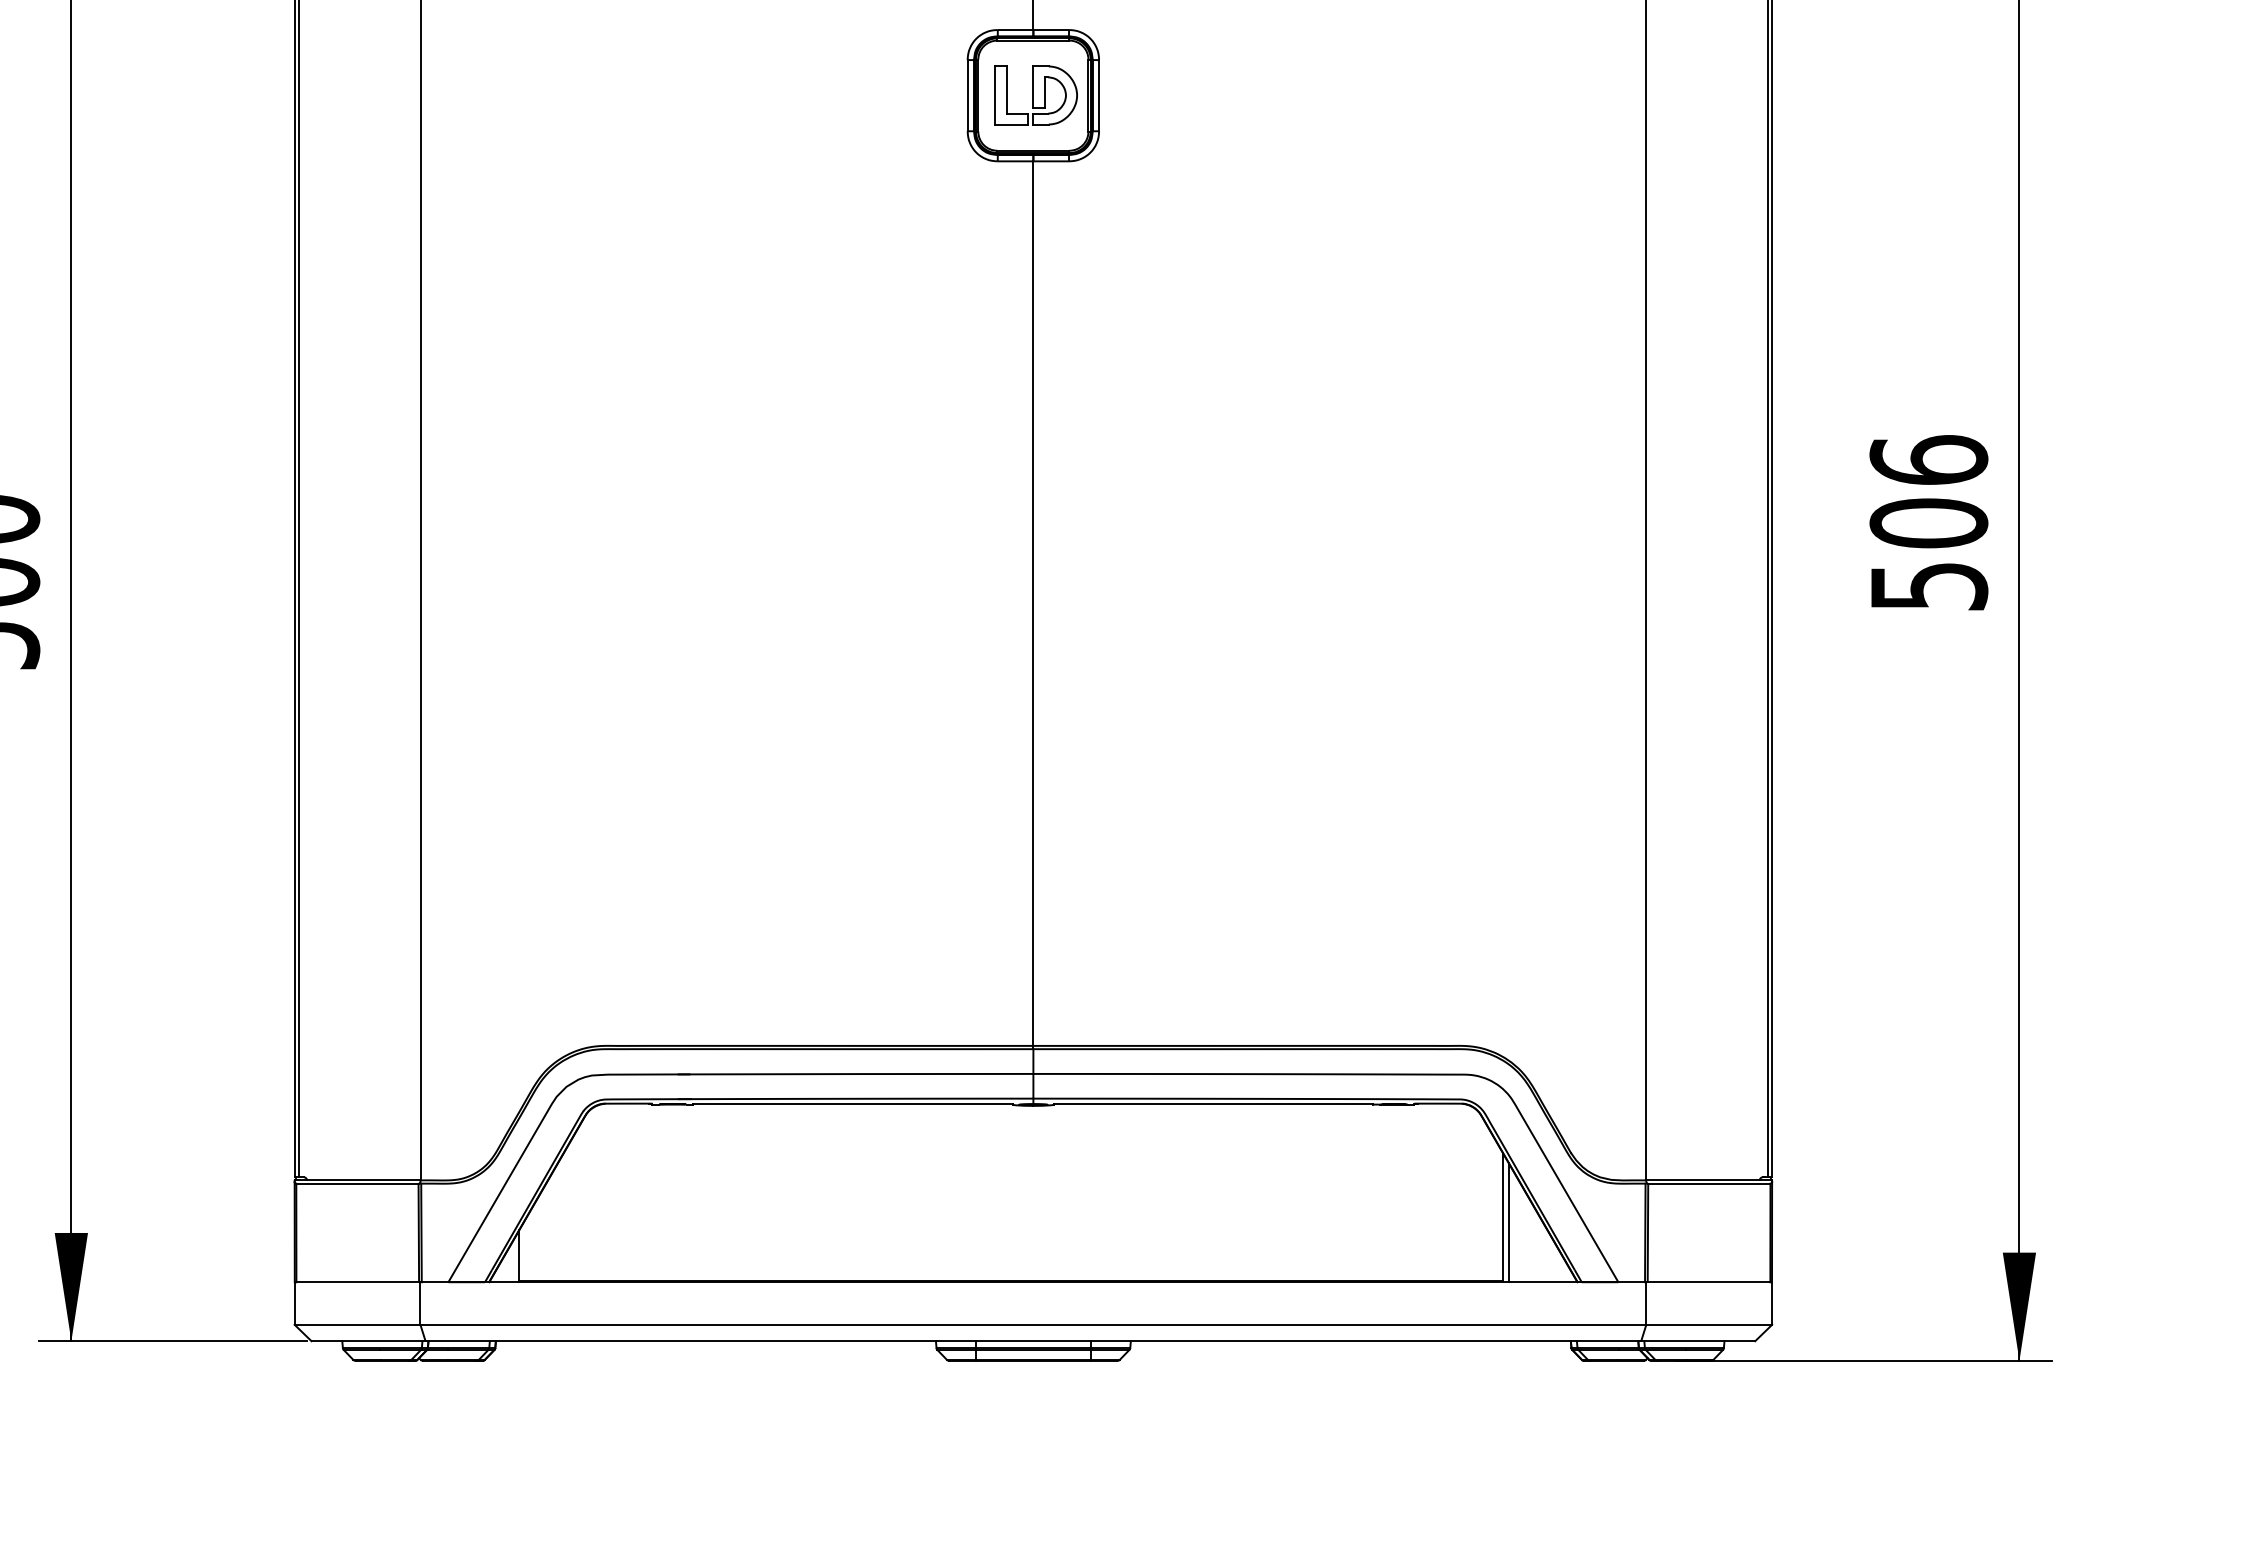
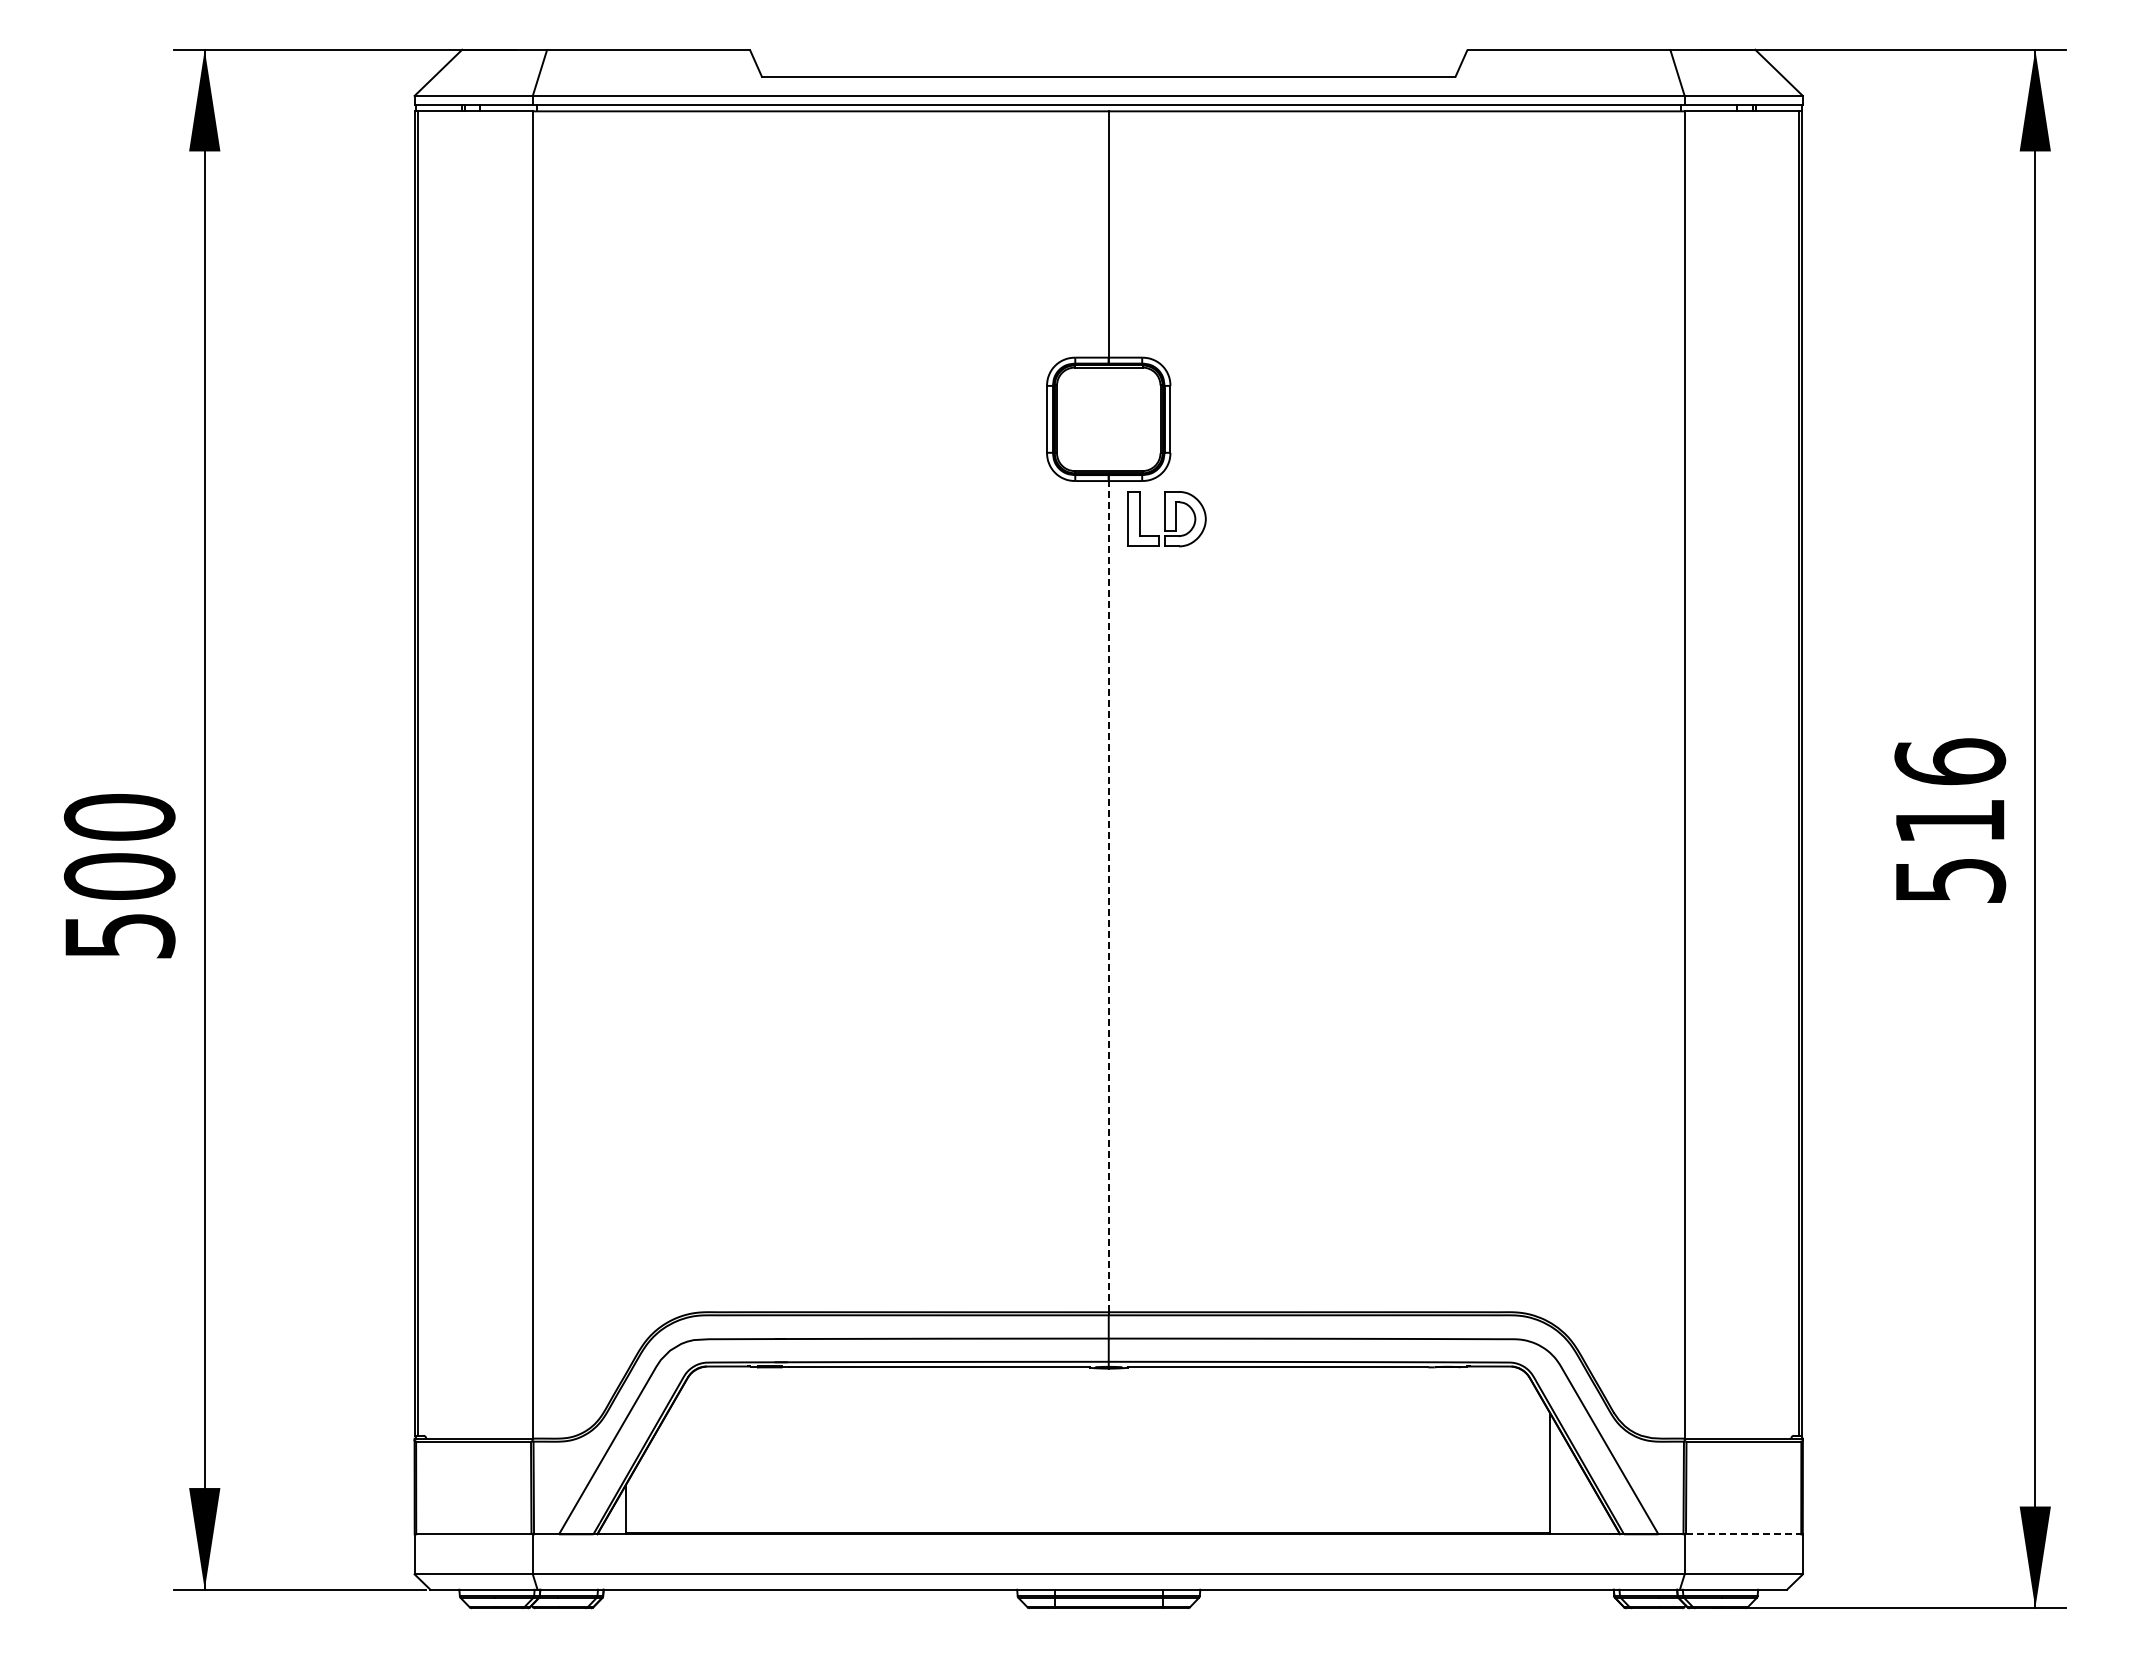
part: (1035, 95) -> (1166, 519), moved
text: (1929, 522) -> (1950, 820), 506 -> 516
line: (1033, 603) -> (1108, 896), solid -> dashed
line: (1508, 1222) -> (1555, 1478), removed
line: (1708, 1282) -> (1743, 1534), solid -> dashed

